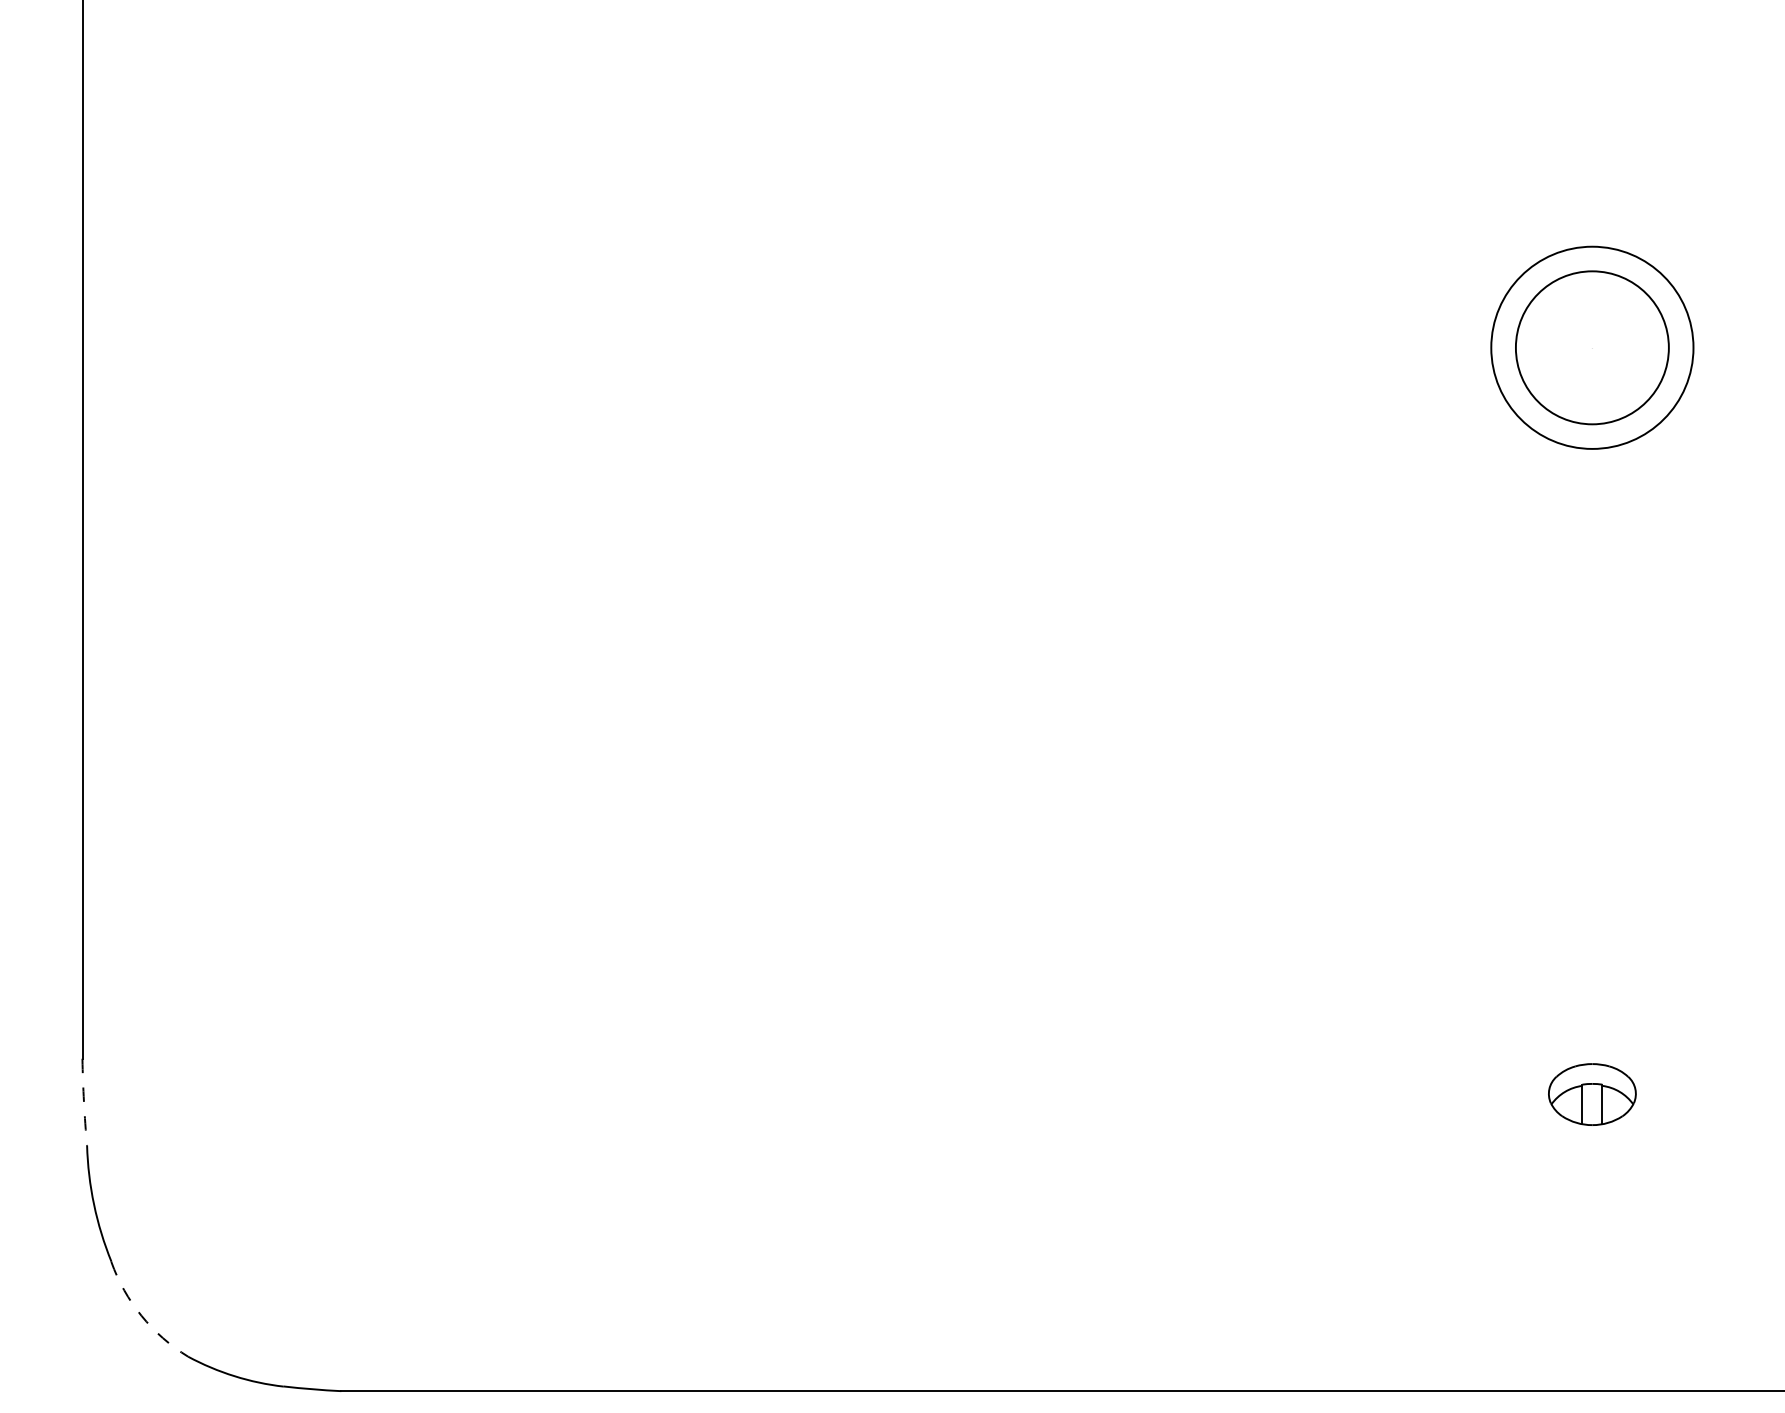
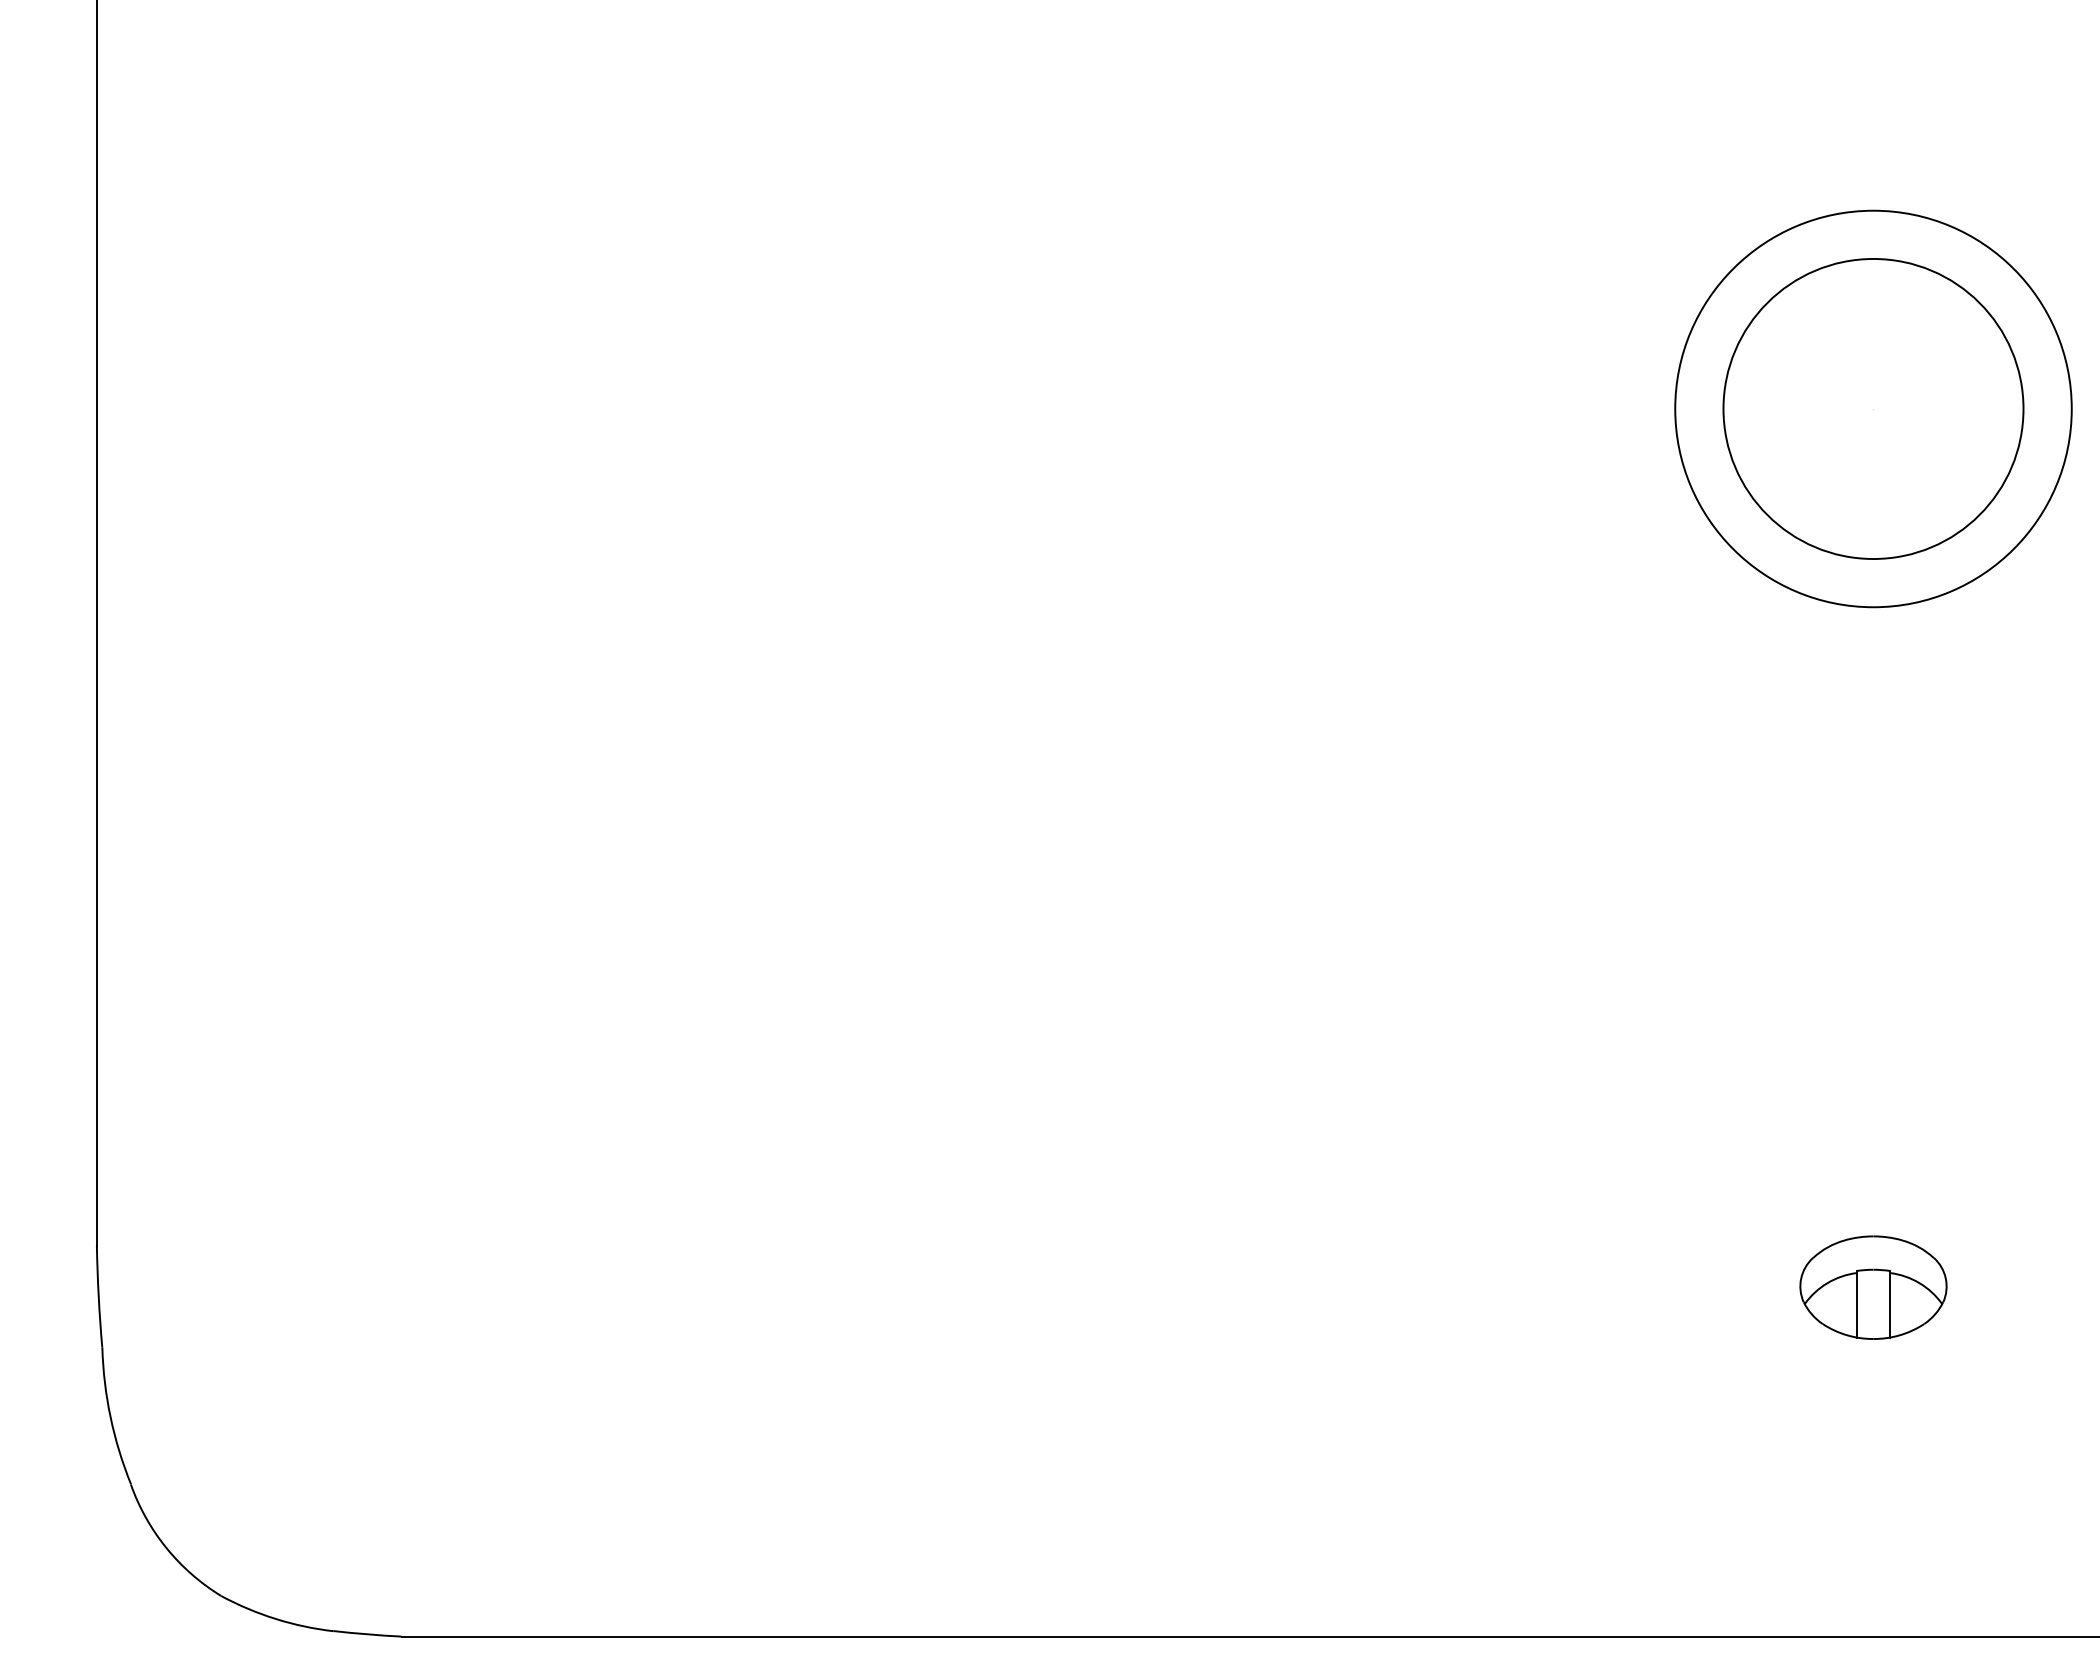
circle: (1592, 347) -> (1873, 408), size x1.67
circle: (1592, 347) -> (1873, 408), size x1.67
part: (1592, 1094) -> (1873, 1287), size x1.43
arc: (83, 1102) -> (98, 1296), dashed -> solid
arc: (141, 1316) -> (166, 1548), dashed -> solid

